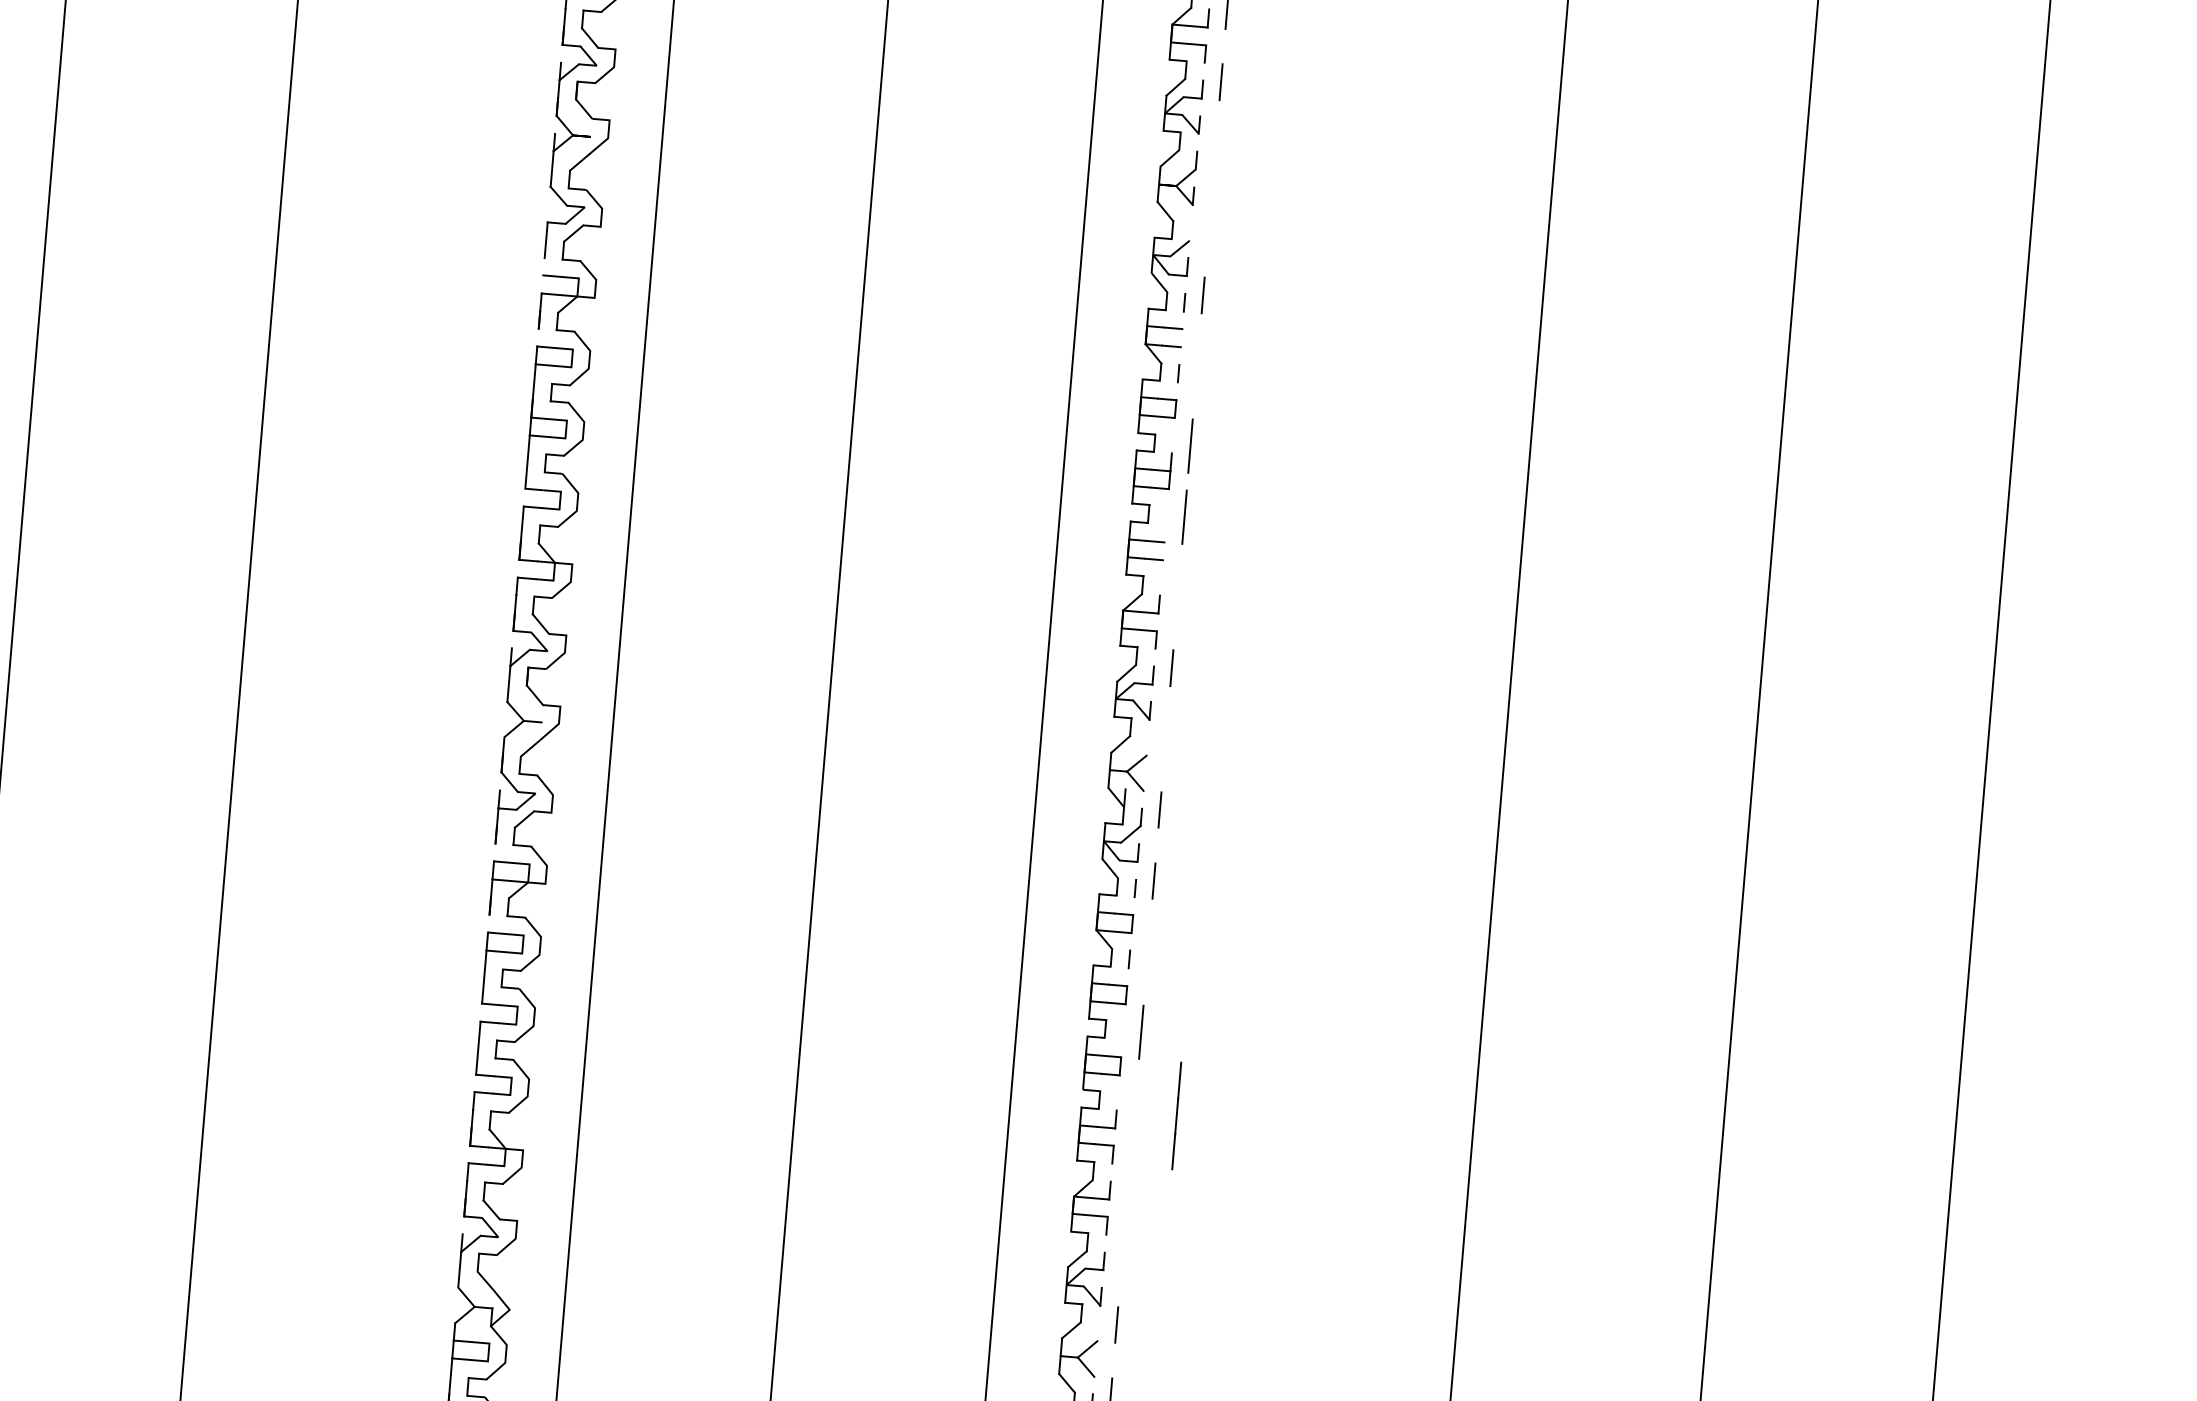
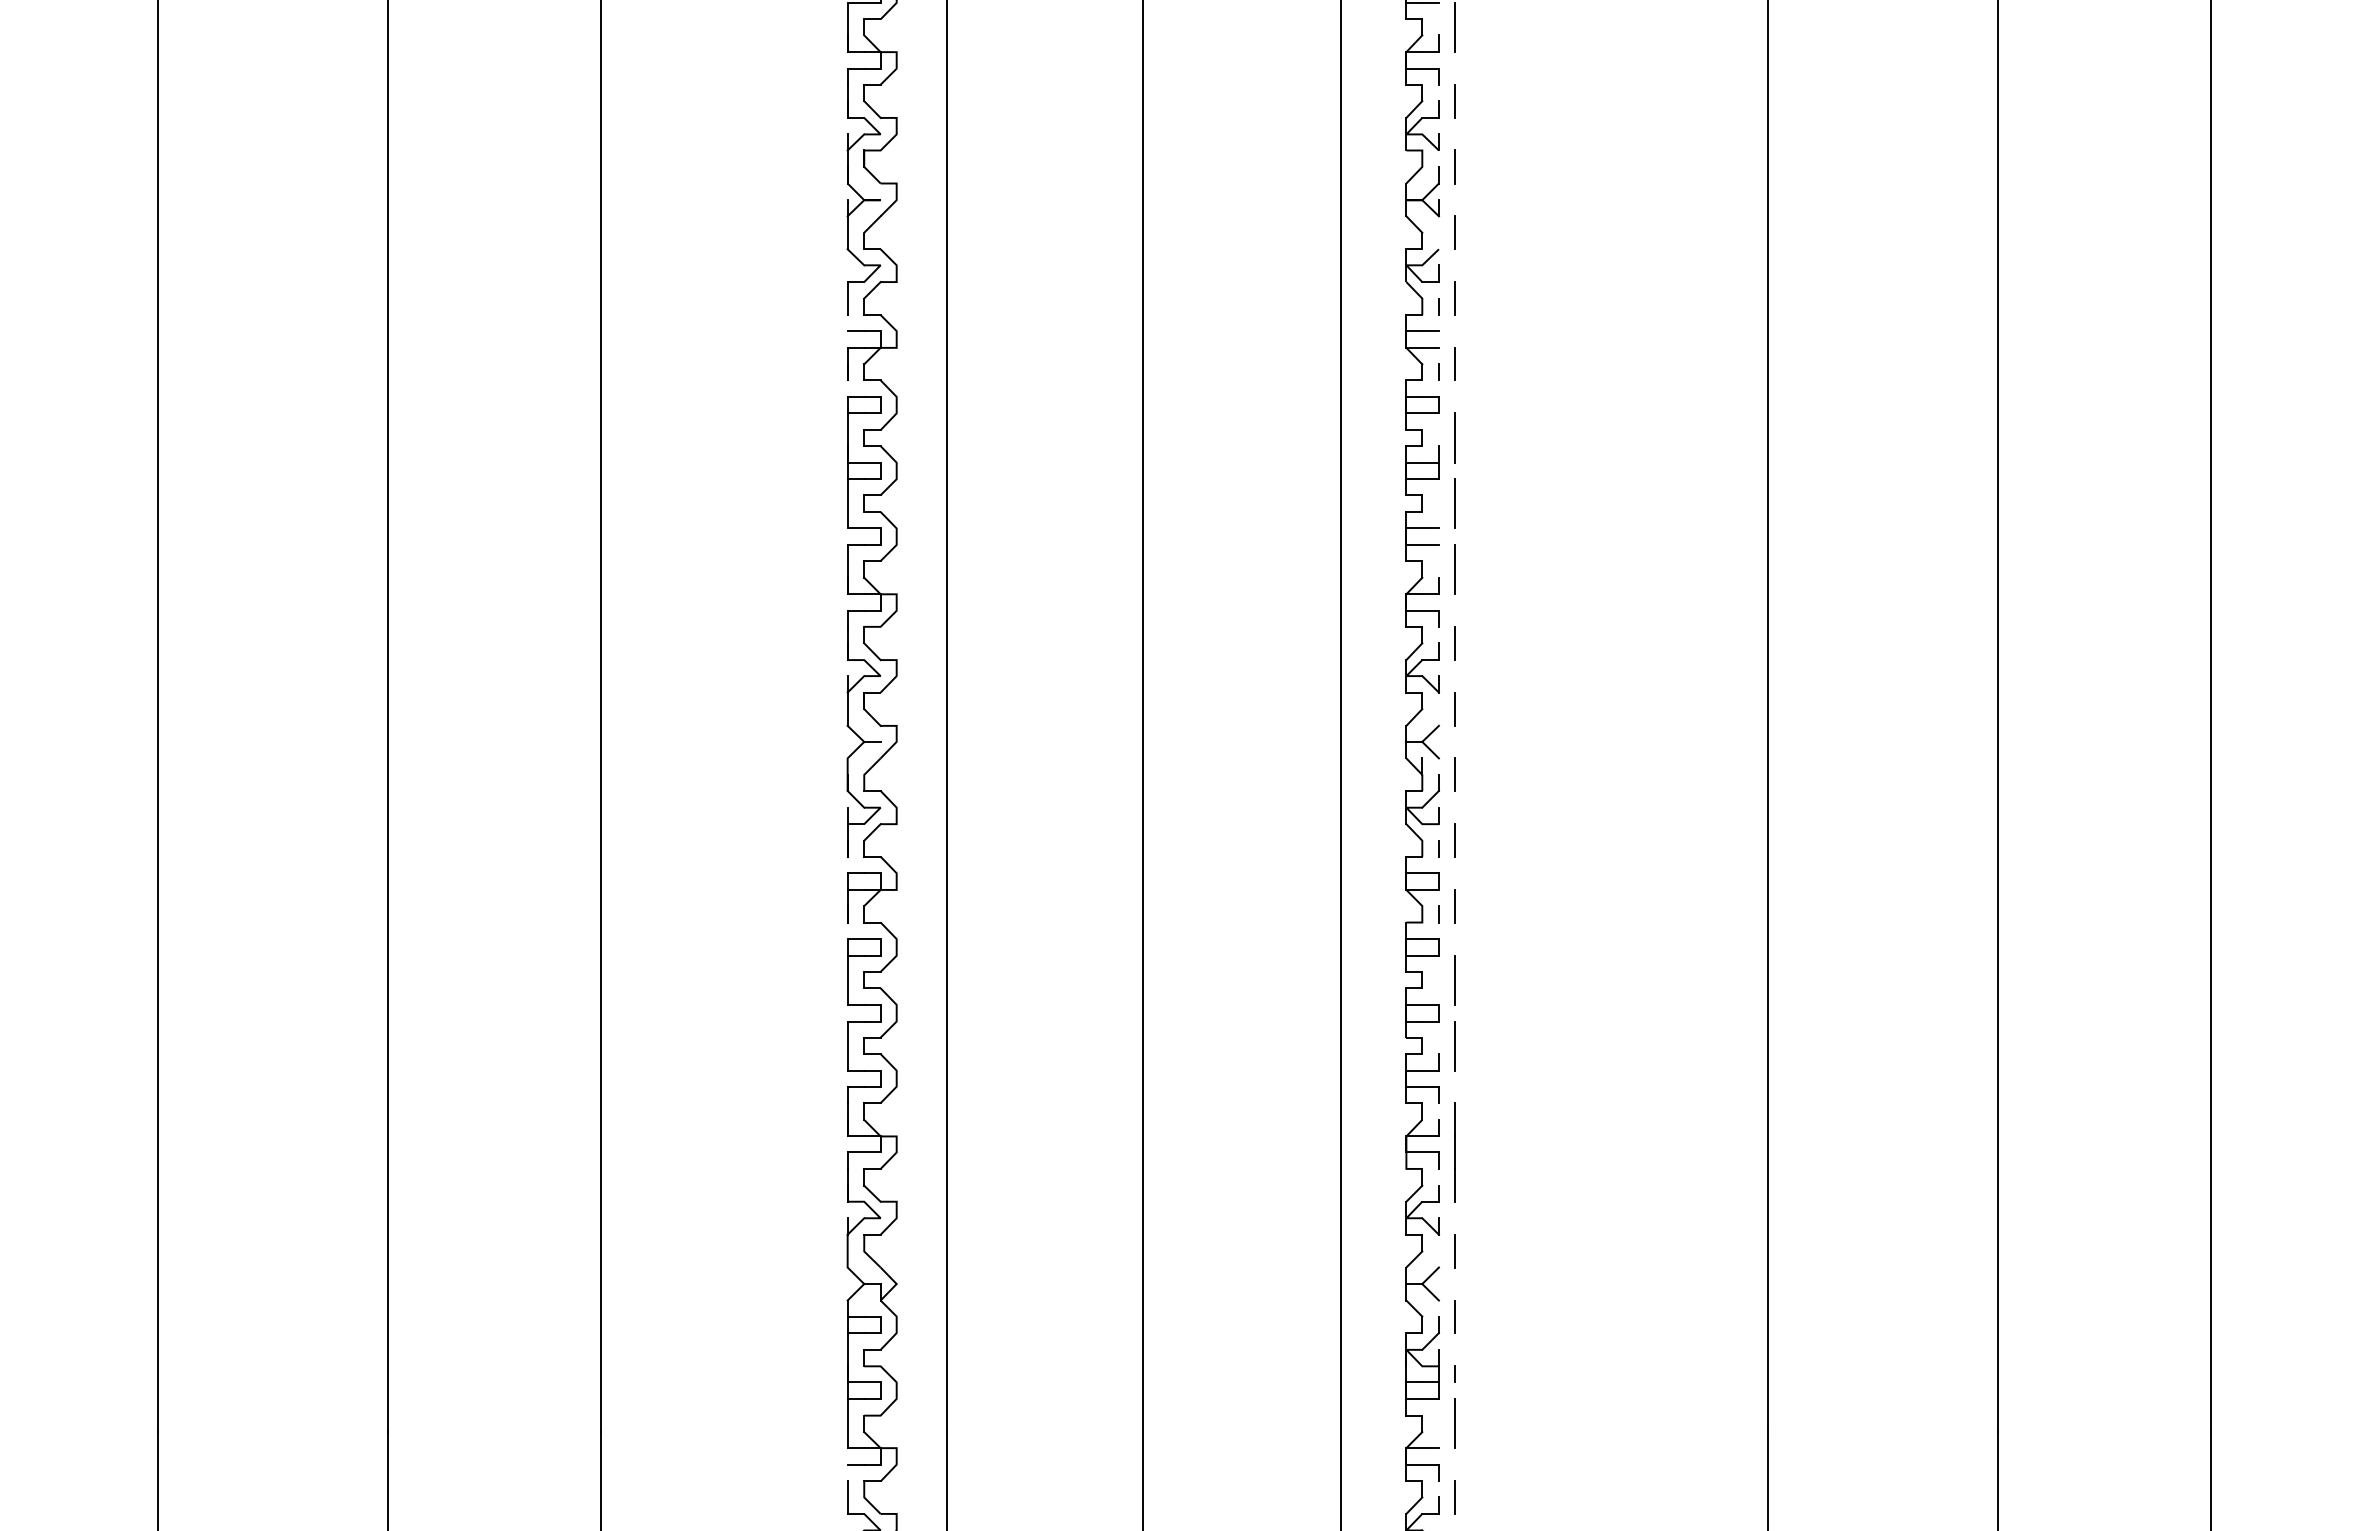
line: (1215, 152) -> (1455, 166), added
line: (1209, 223) -> (1455, 232), added
line: (1197, 365) -> (1455, 363), added
line: (1178, 588) -> (1455, 569), added
line: (1165, 738) -> (1455, 708), added
line: (1148, 951) -> (1455, 905), added
line: (1135, 1102) -> (1455, 1045), added
line: (1175, 1115) -> (1454, 1152), moved

